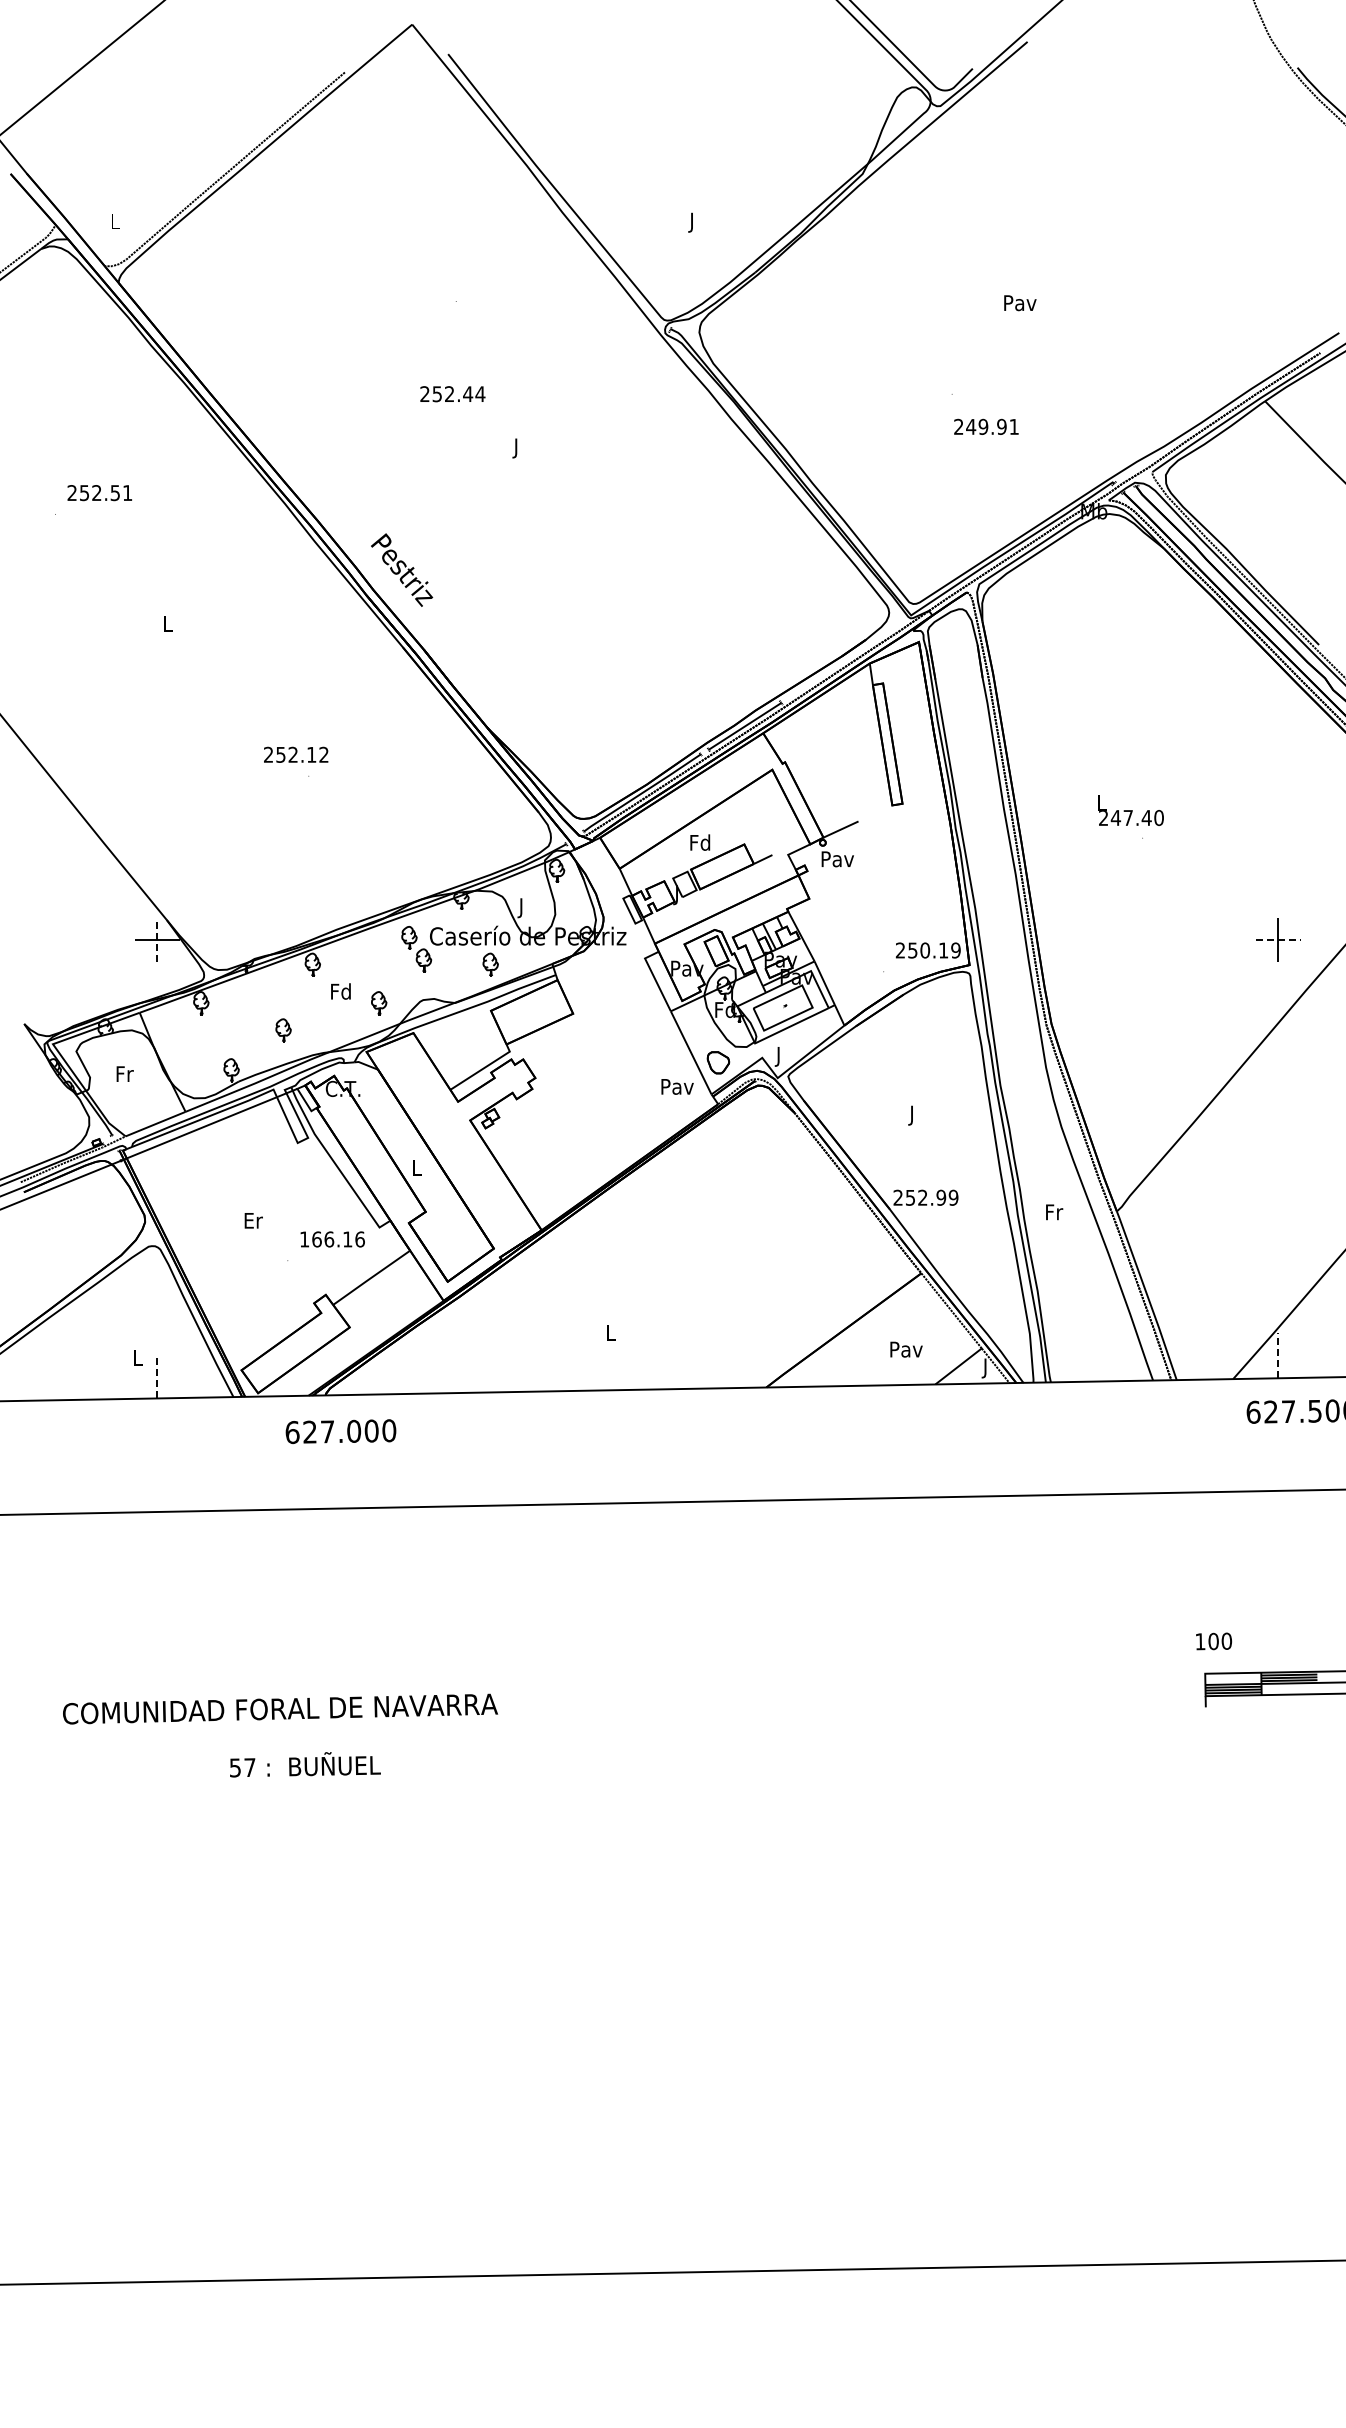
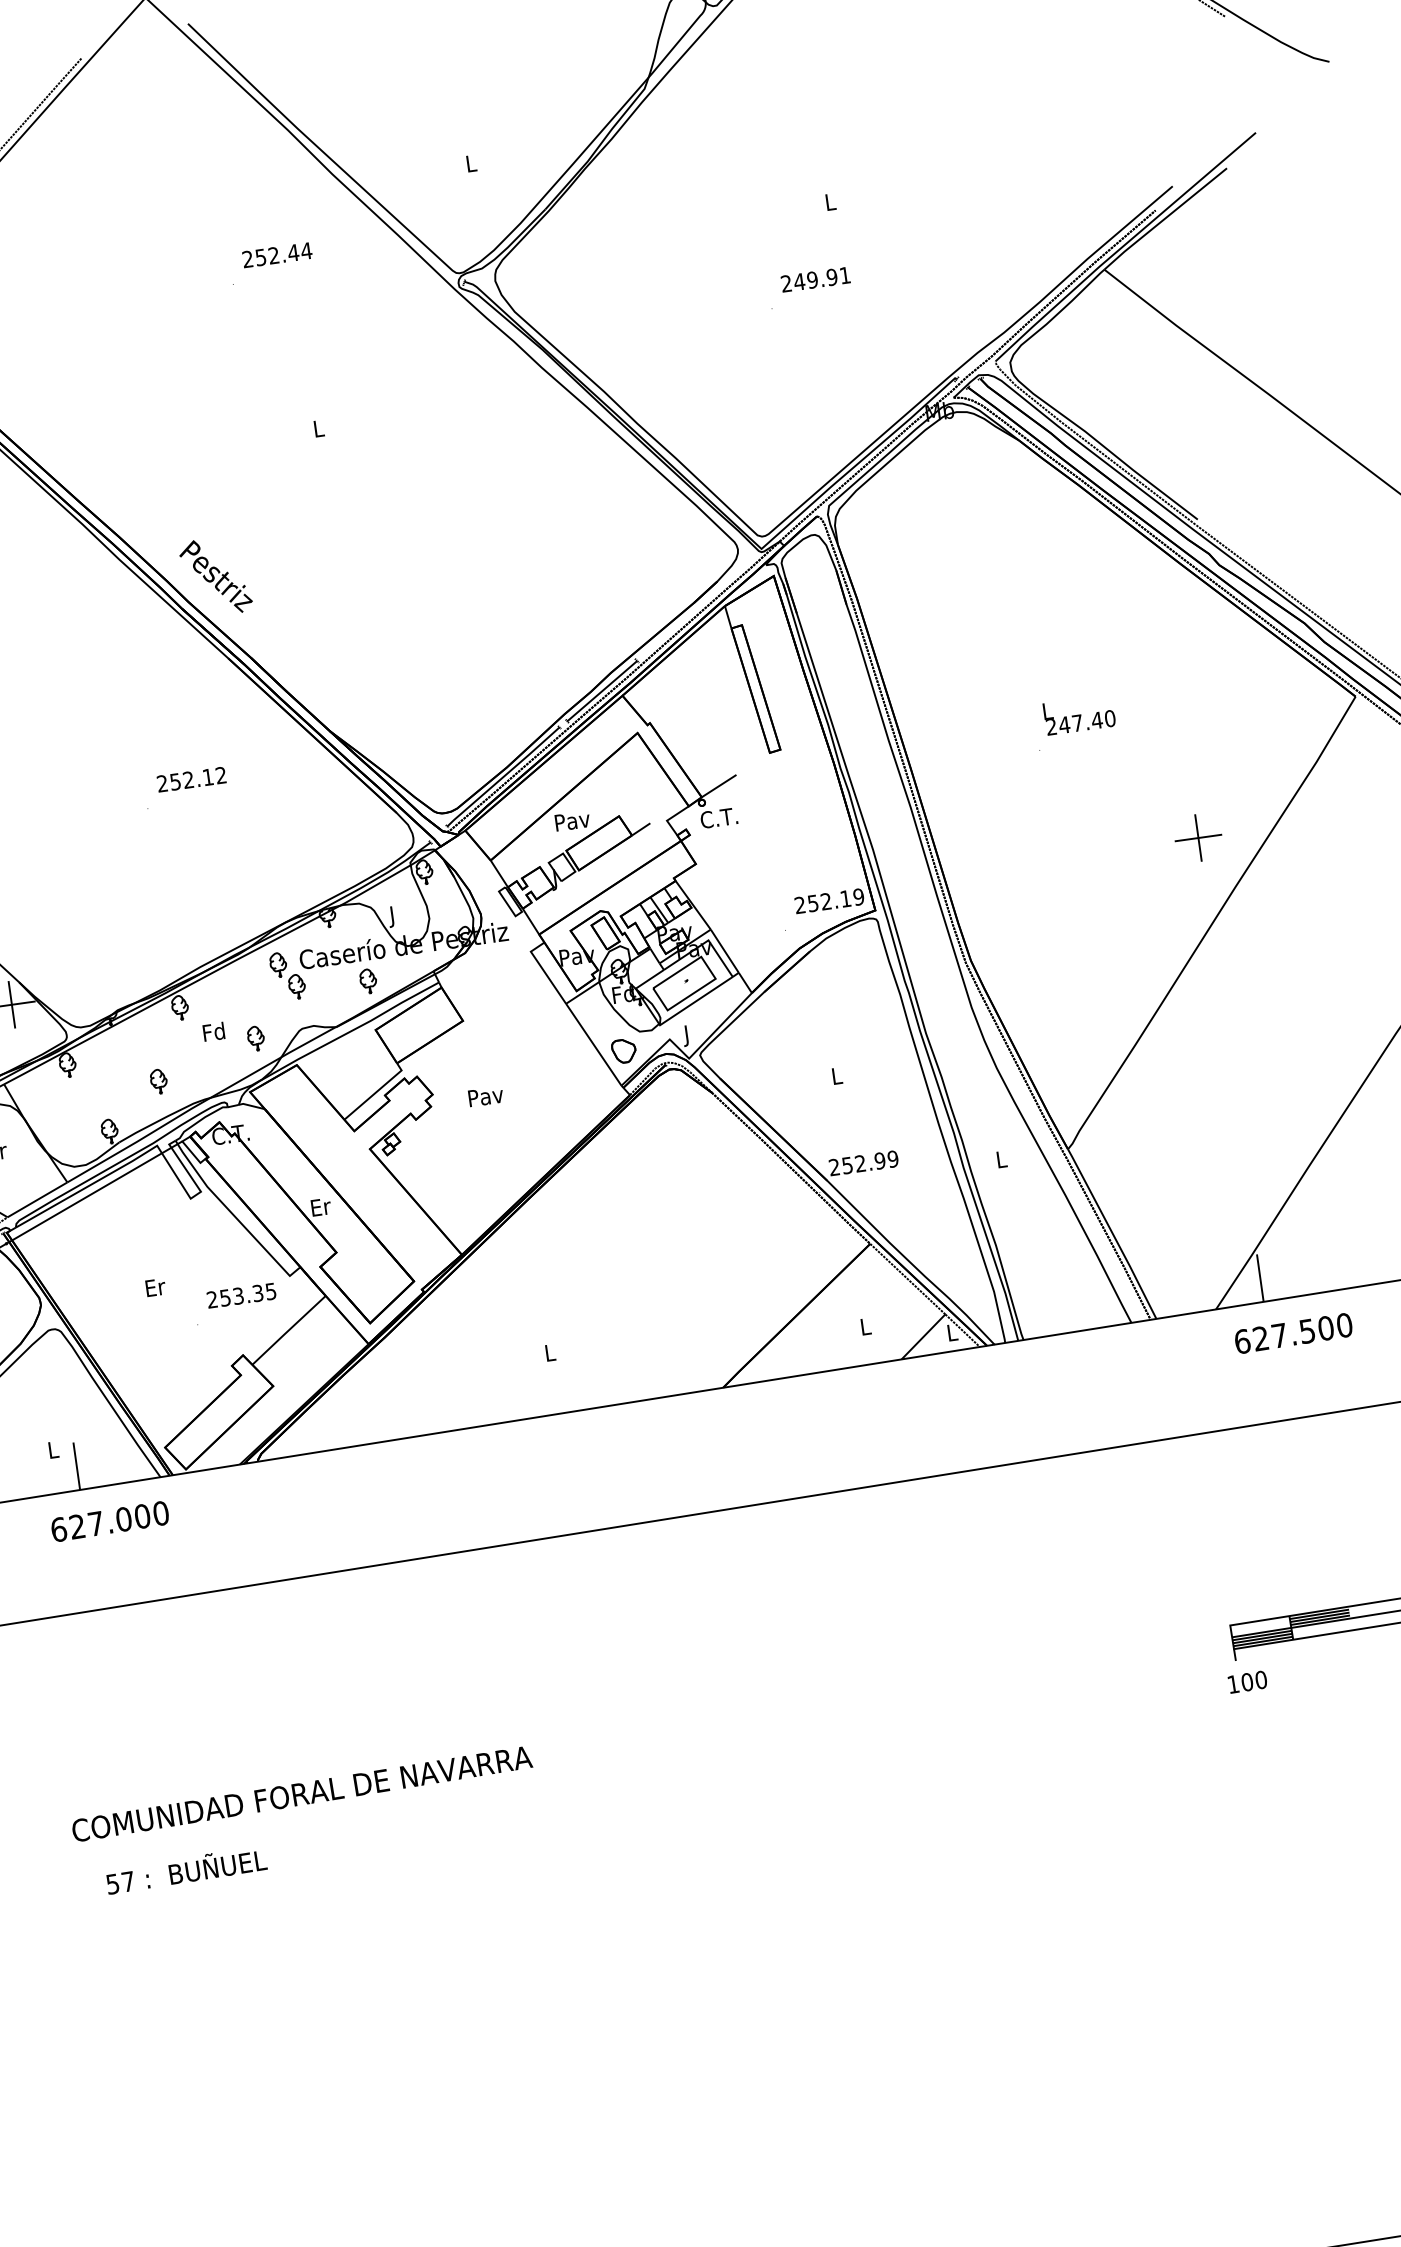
text: (692, 222) -> (471, 165), J -> L
text: (1020, 303) -> (830, 202), Pav -> L
text: (452, 394) -> (277, 255), moved
text: (986, 426) -> (815, 279), moved
text: (516, 448) -> (318, 431), J -> L
text: (296, 754) -> (191, 779), moved
text: (1130, 810) -> (1078, 714), moved
text: (700, 842) -> (572, 820), Fd -> Pav
text: (836, 859) -> (718, 818), Pav -> C.T.
line: (157, 939) -> (12, 1004), dashed -> solid
line: (1278, 940) -> (1198, 838), dashed -> solid
text: (925, 950) -> (826, 901), 250.19 -> 252.19
text: (677, 1086) -> (485, 1096), moved
text: (912, 1115) -> (837, 1078), J -> L
text: (417, 1167) -> (321, 1206), L -> Er
text: (1054, 1212) -> (1002, 1159), Fr -> L
text: (332, 1239) -> (241, 1295), 166.16 -> 253.35
text: (906, 1349) -> (865, 1326), Pav -> L
line: (1278, 1355) -> (1260, 1277), dashed -> solid
text: (985, 1368) -> (952, 1335), J -> L
line: (157, 1375) -> (76, 1465), dashed -> solid
text: (340, 1431) -> (109, 1521), moved
text: (1214, 1641) -> (1248, 1682), moved
text: (280, 1708) -> (302, 1793), moved
text: (305, 1764) -> (186, 1870), moved

